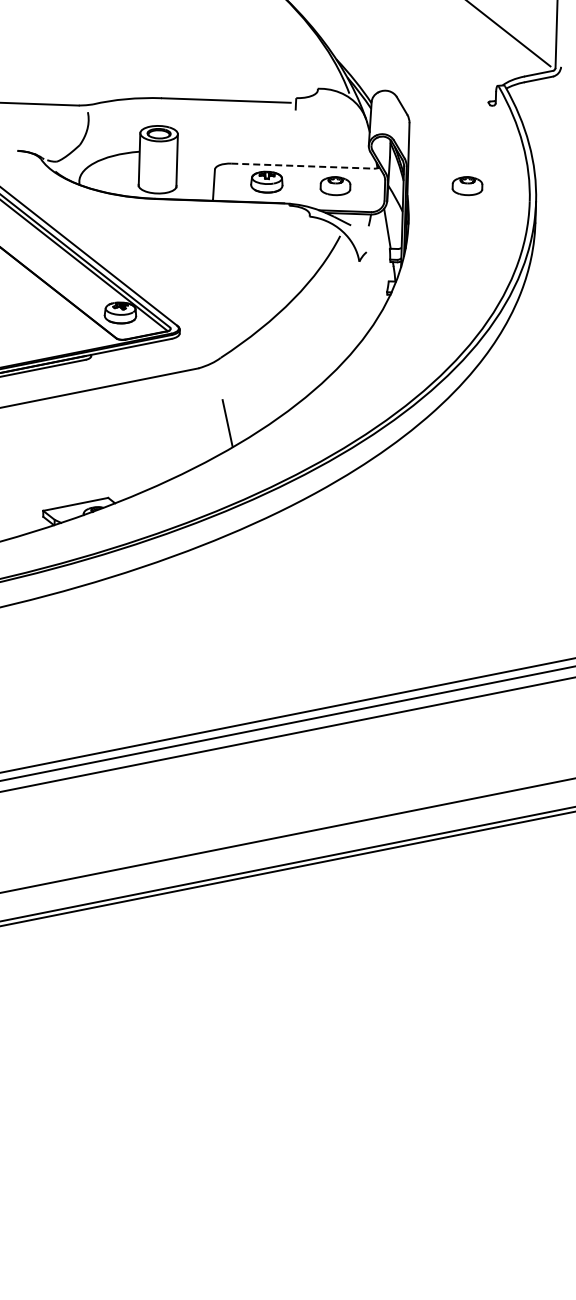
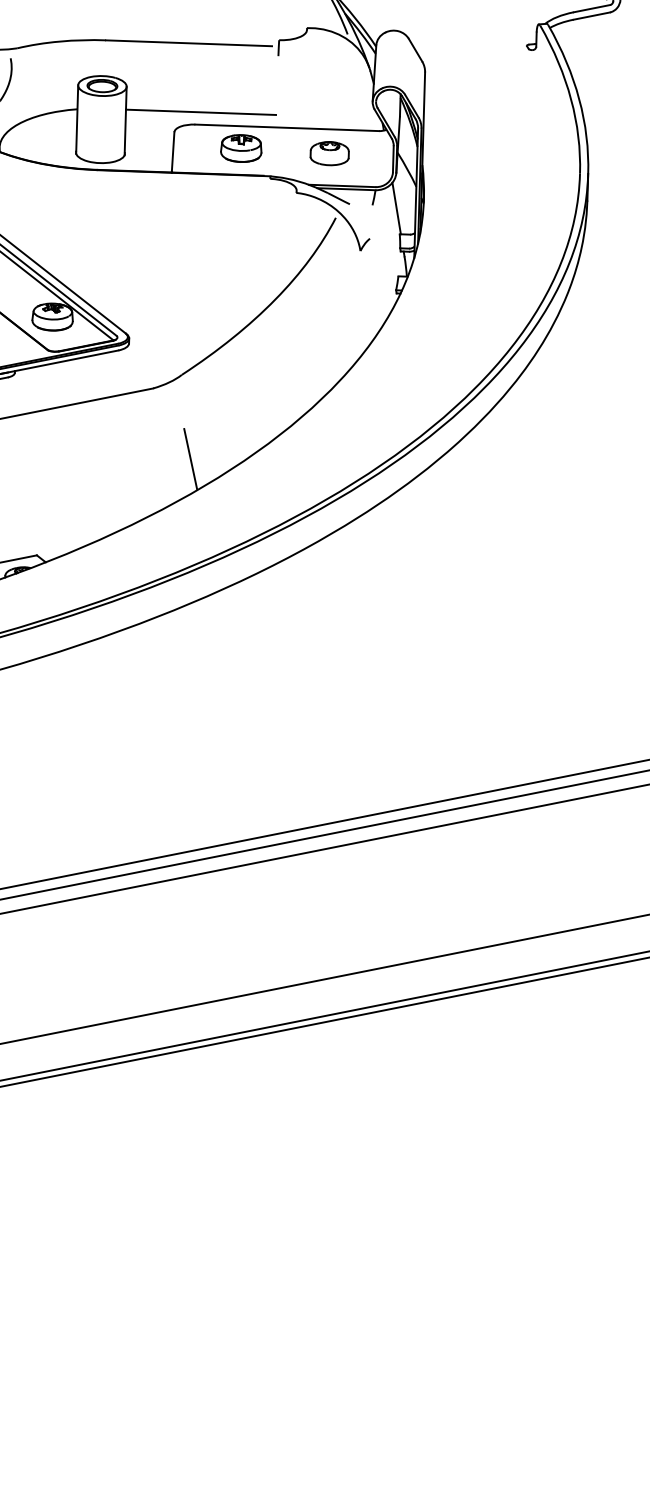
line: (235, 154) -> (200, 112), added
line: (303, 166) -> (288, 128), dashed -> solid
part: (467, 186) -> (499, 154), removed

